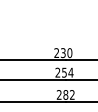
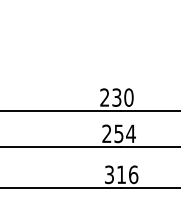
text: (65, 94) -> (120, 173), 282 -> 316

